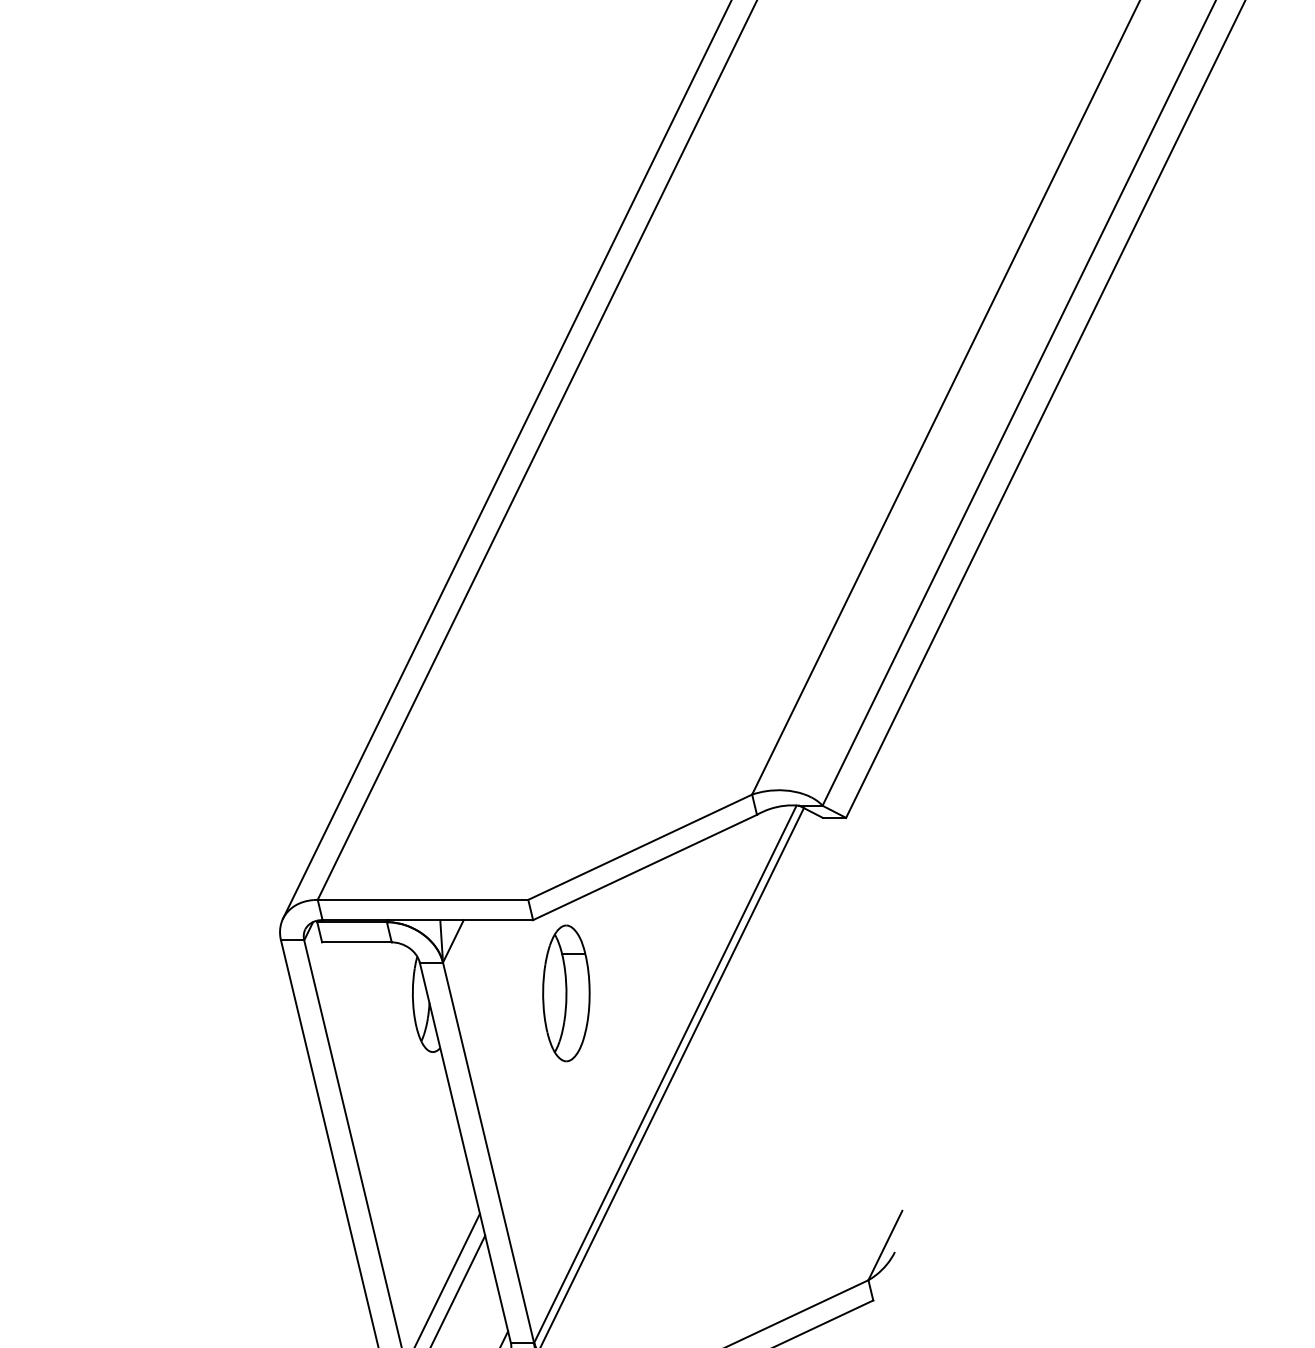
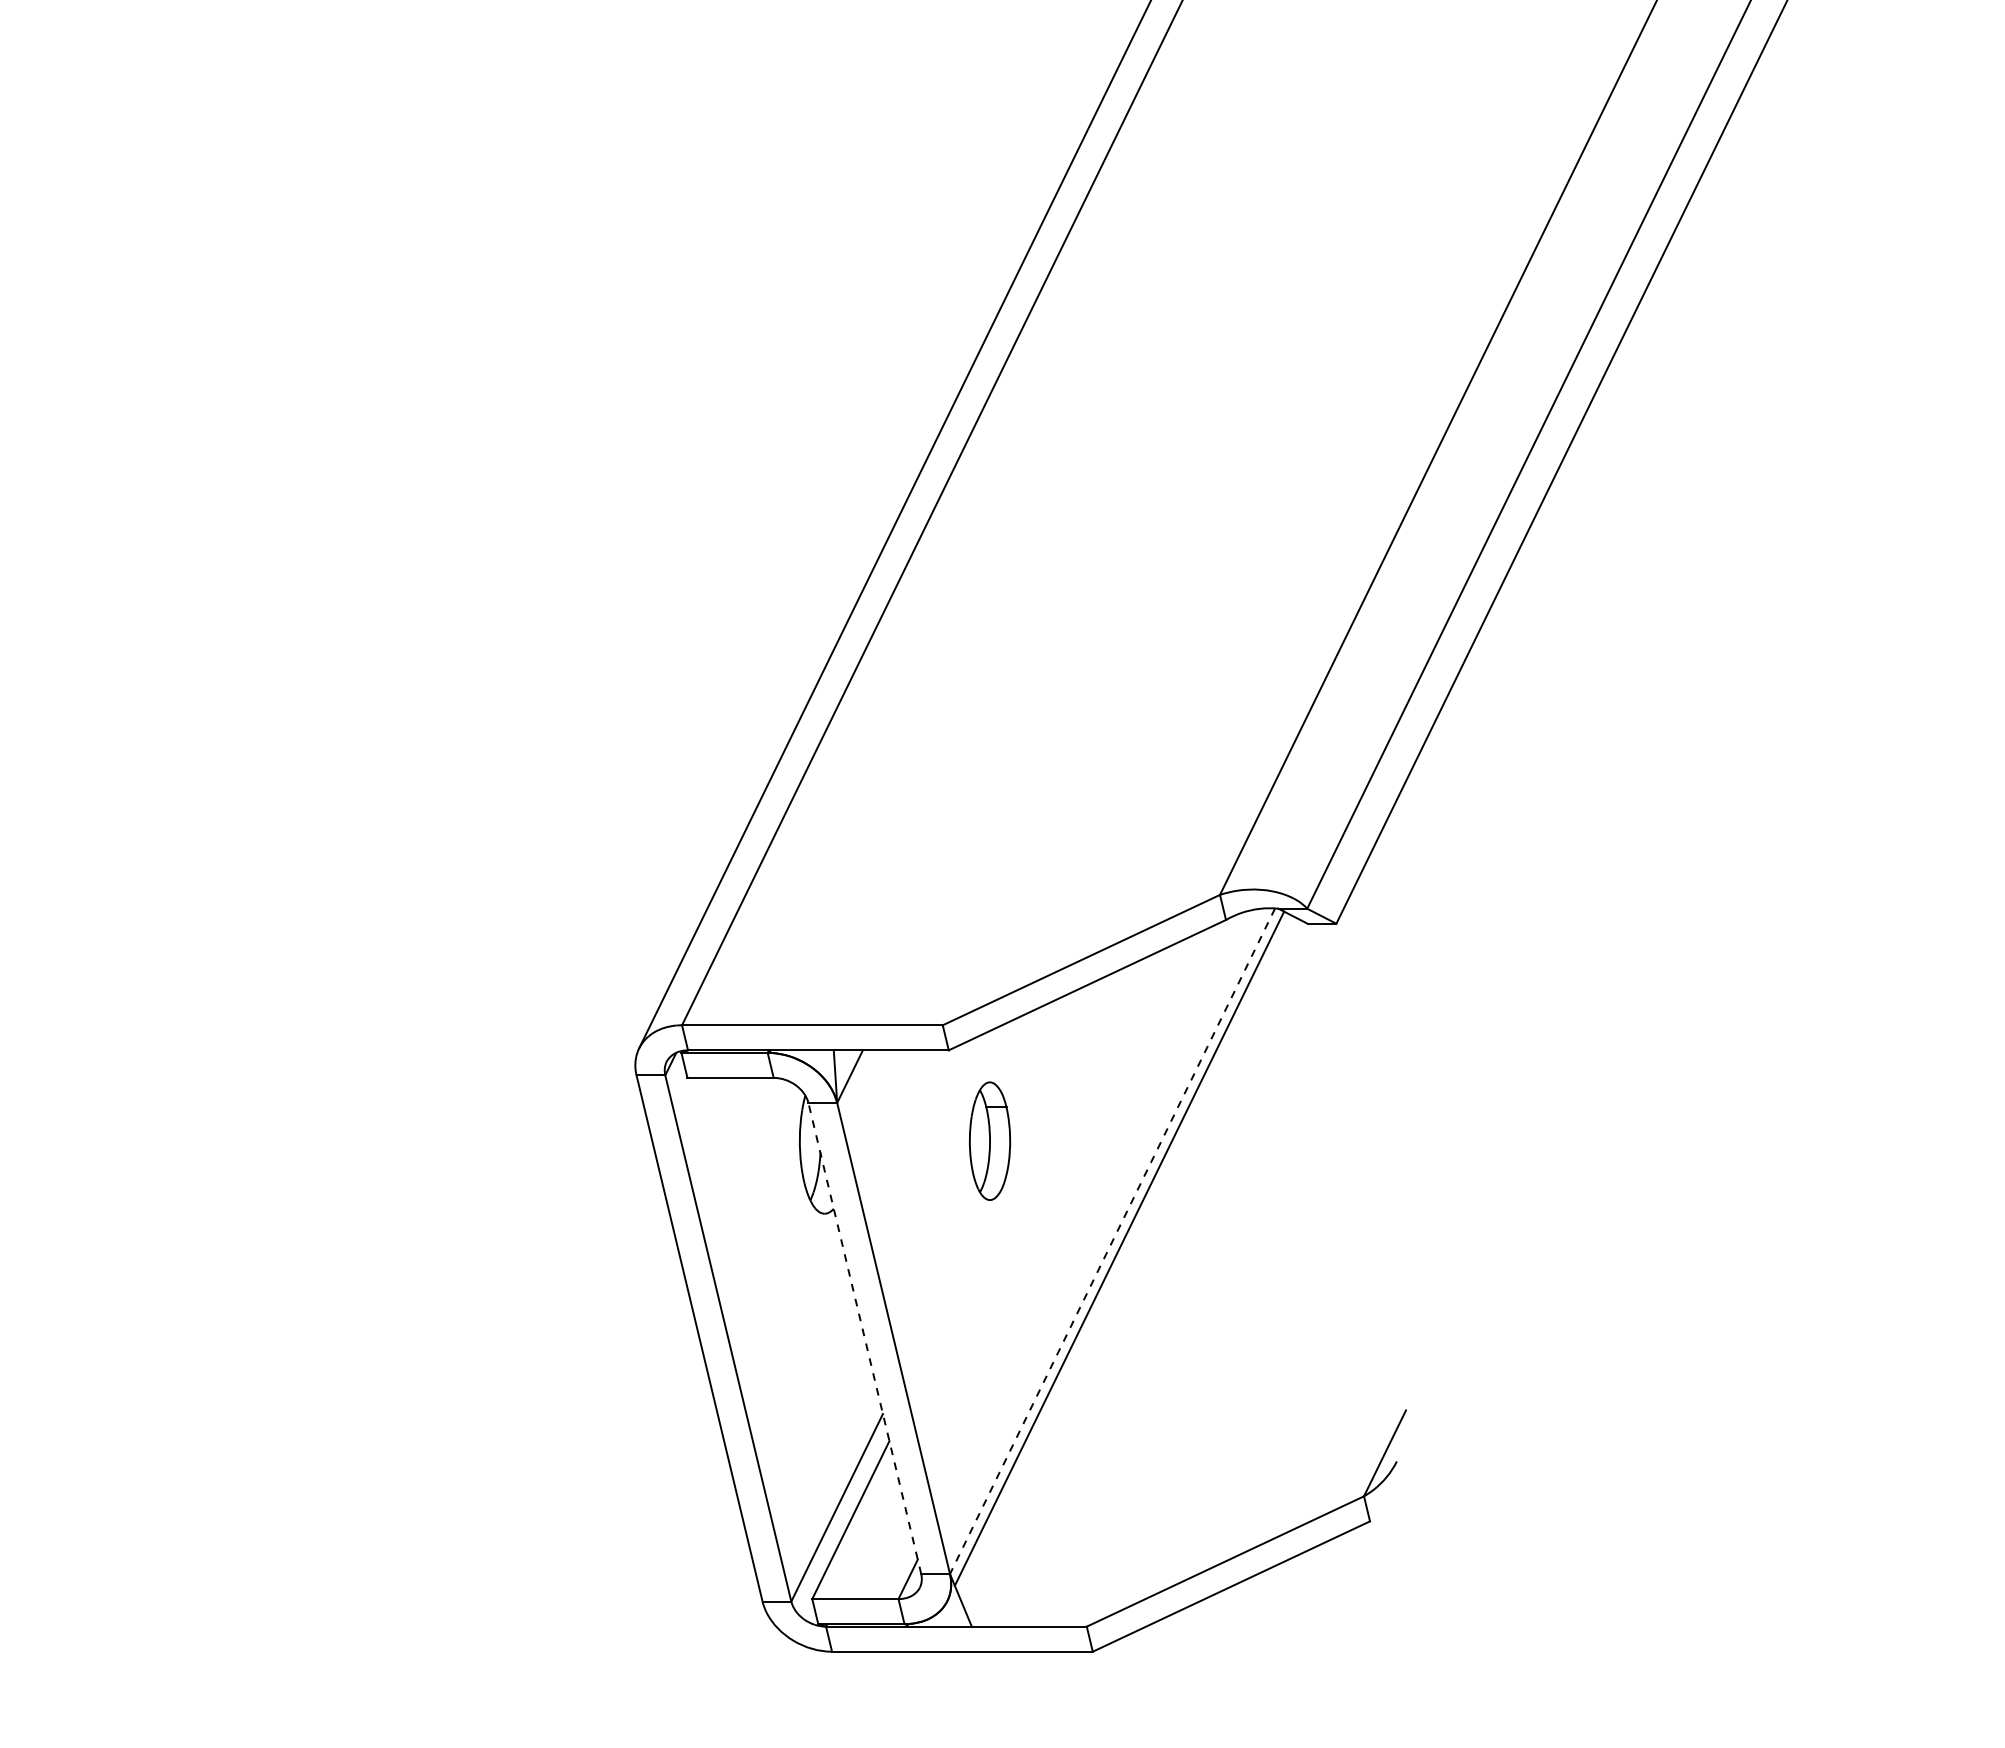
part: (566, 993) -> (989, 1141), size x0.7
line: (665, 1074) -> (1112, 1241), solid -> dashed
line: (465, 1152) -> (864, 1338), solid -> dashed

